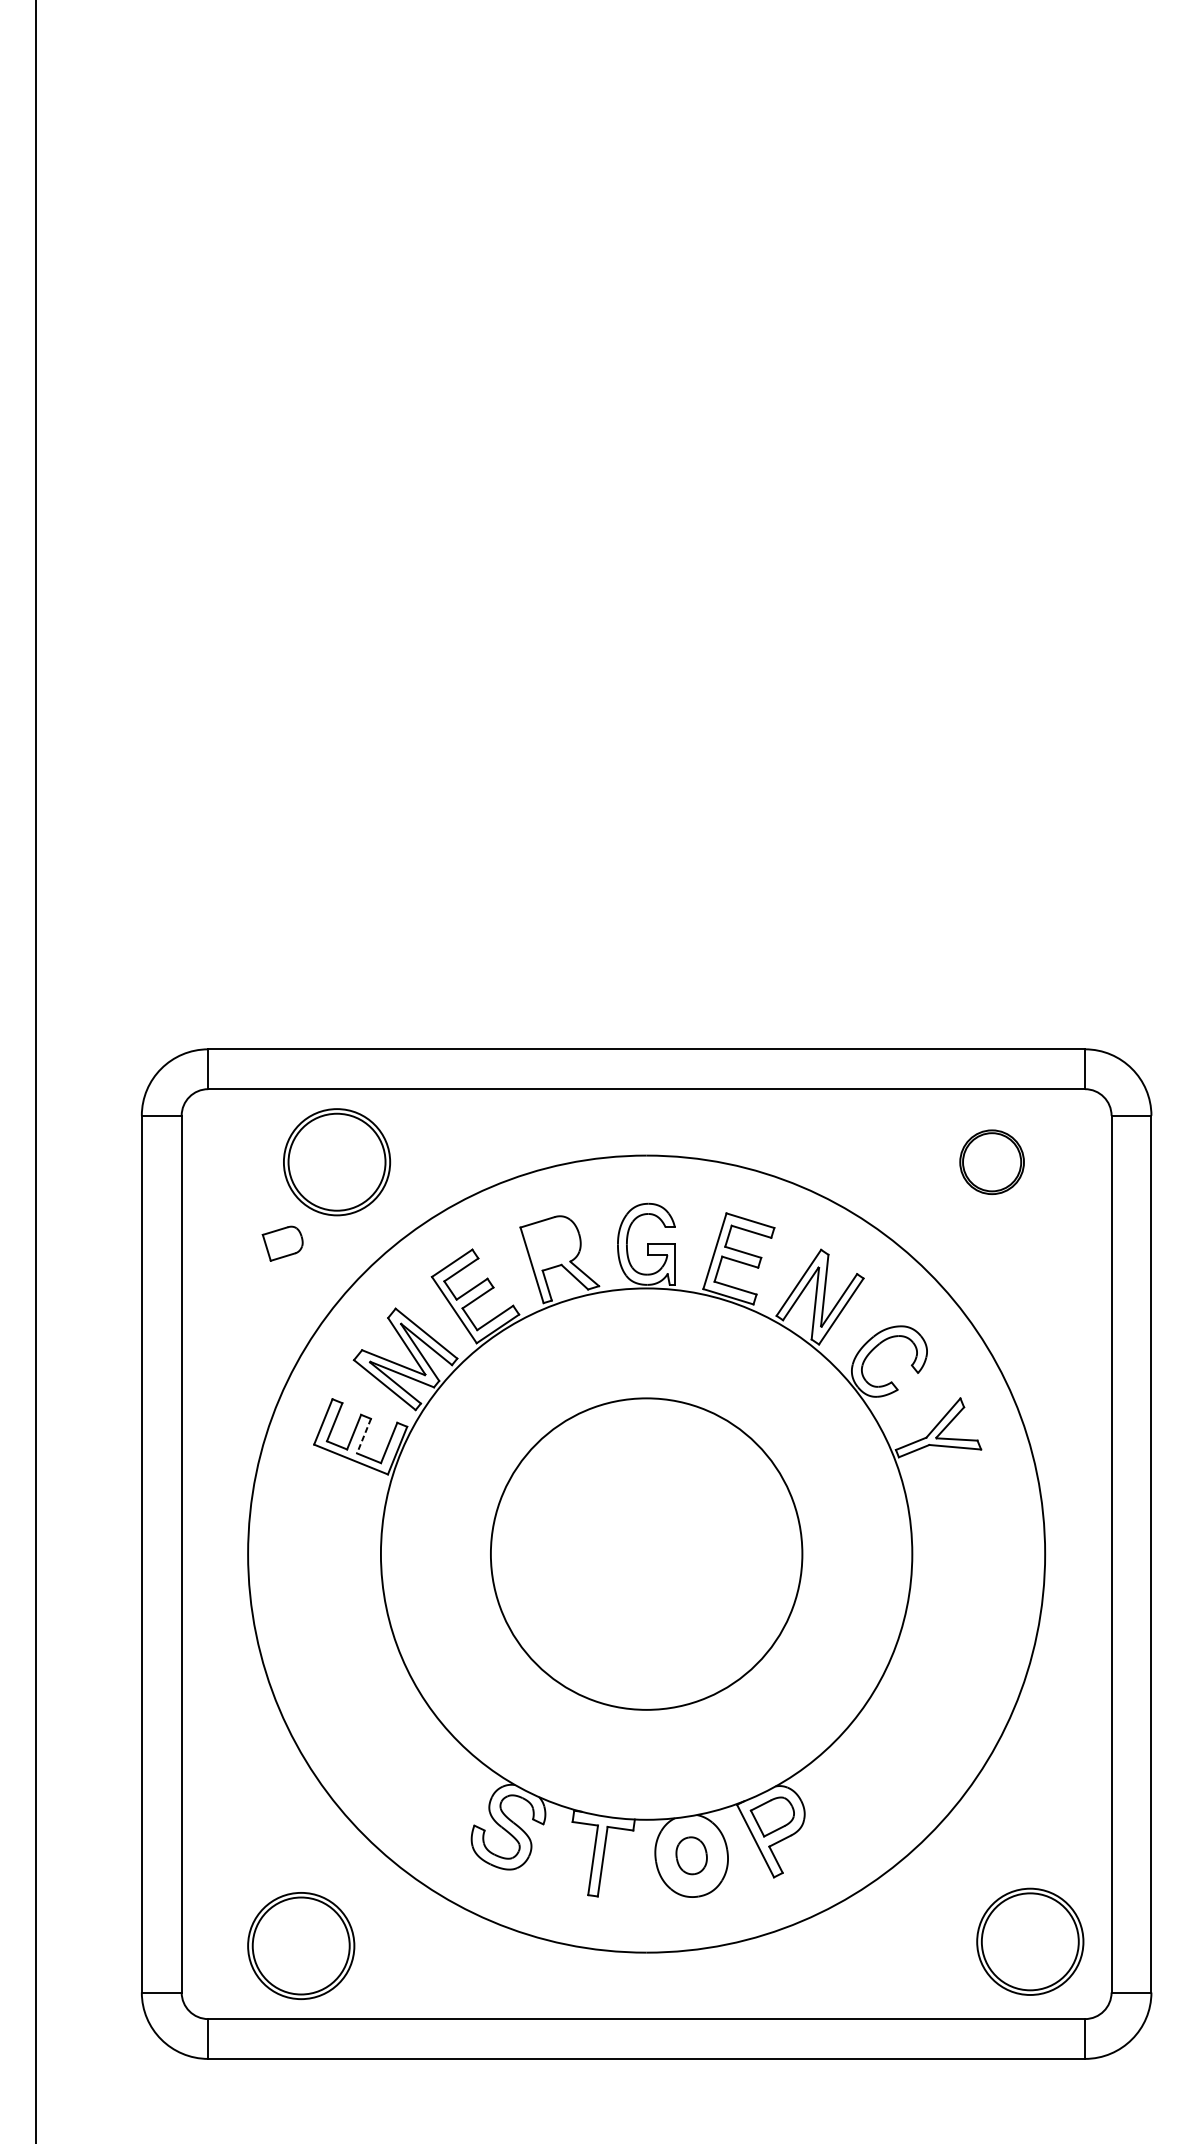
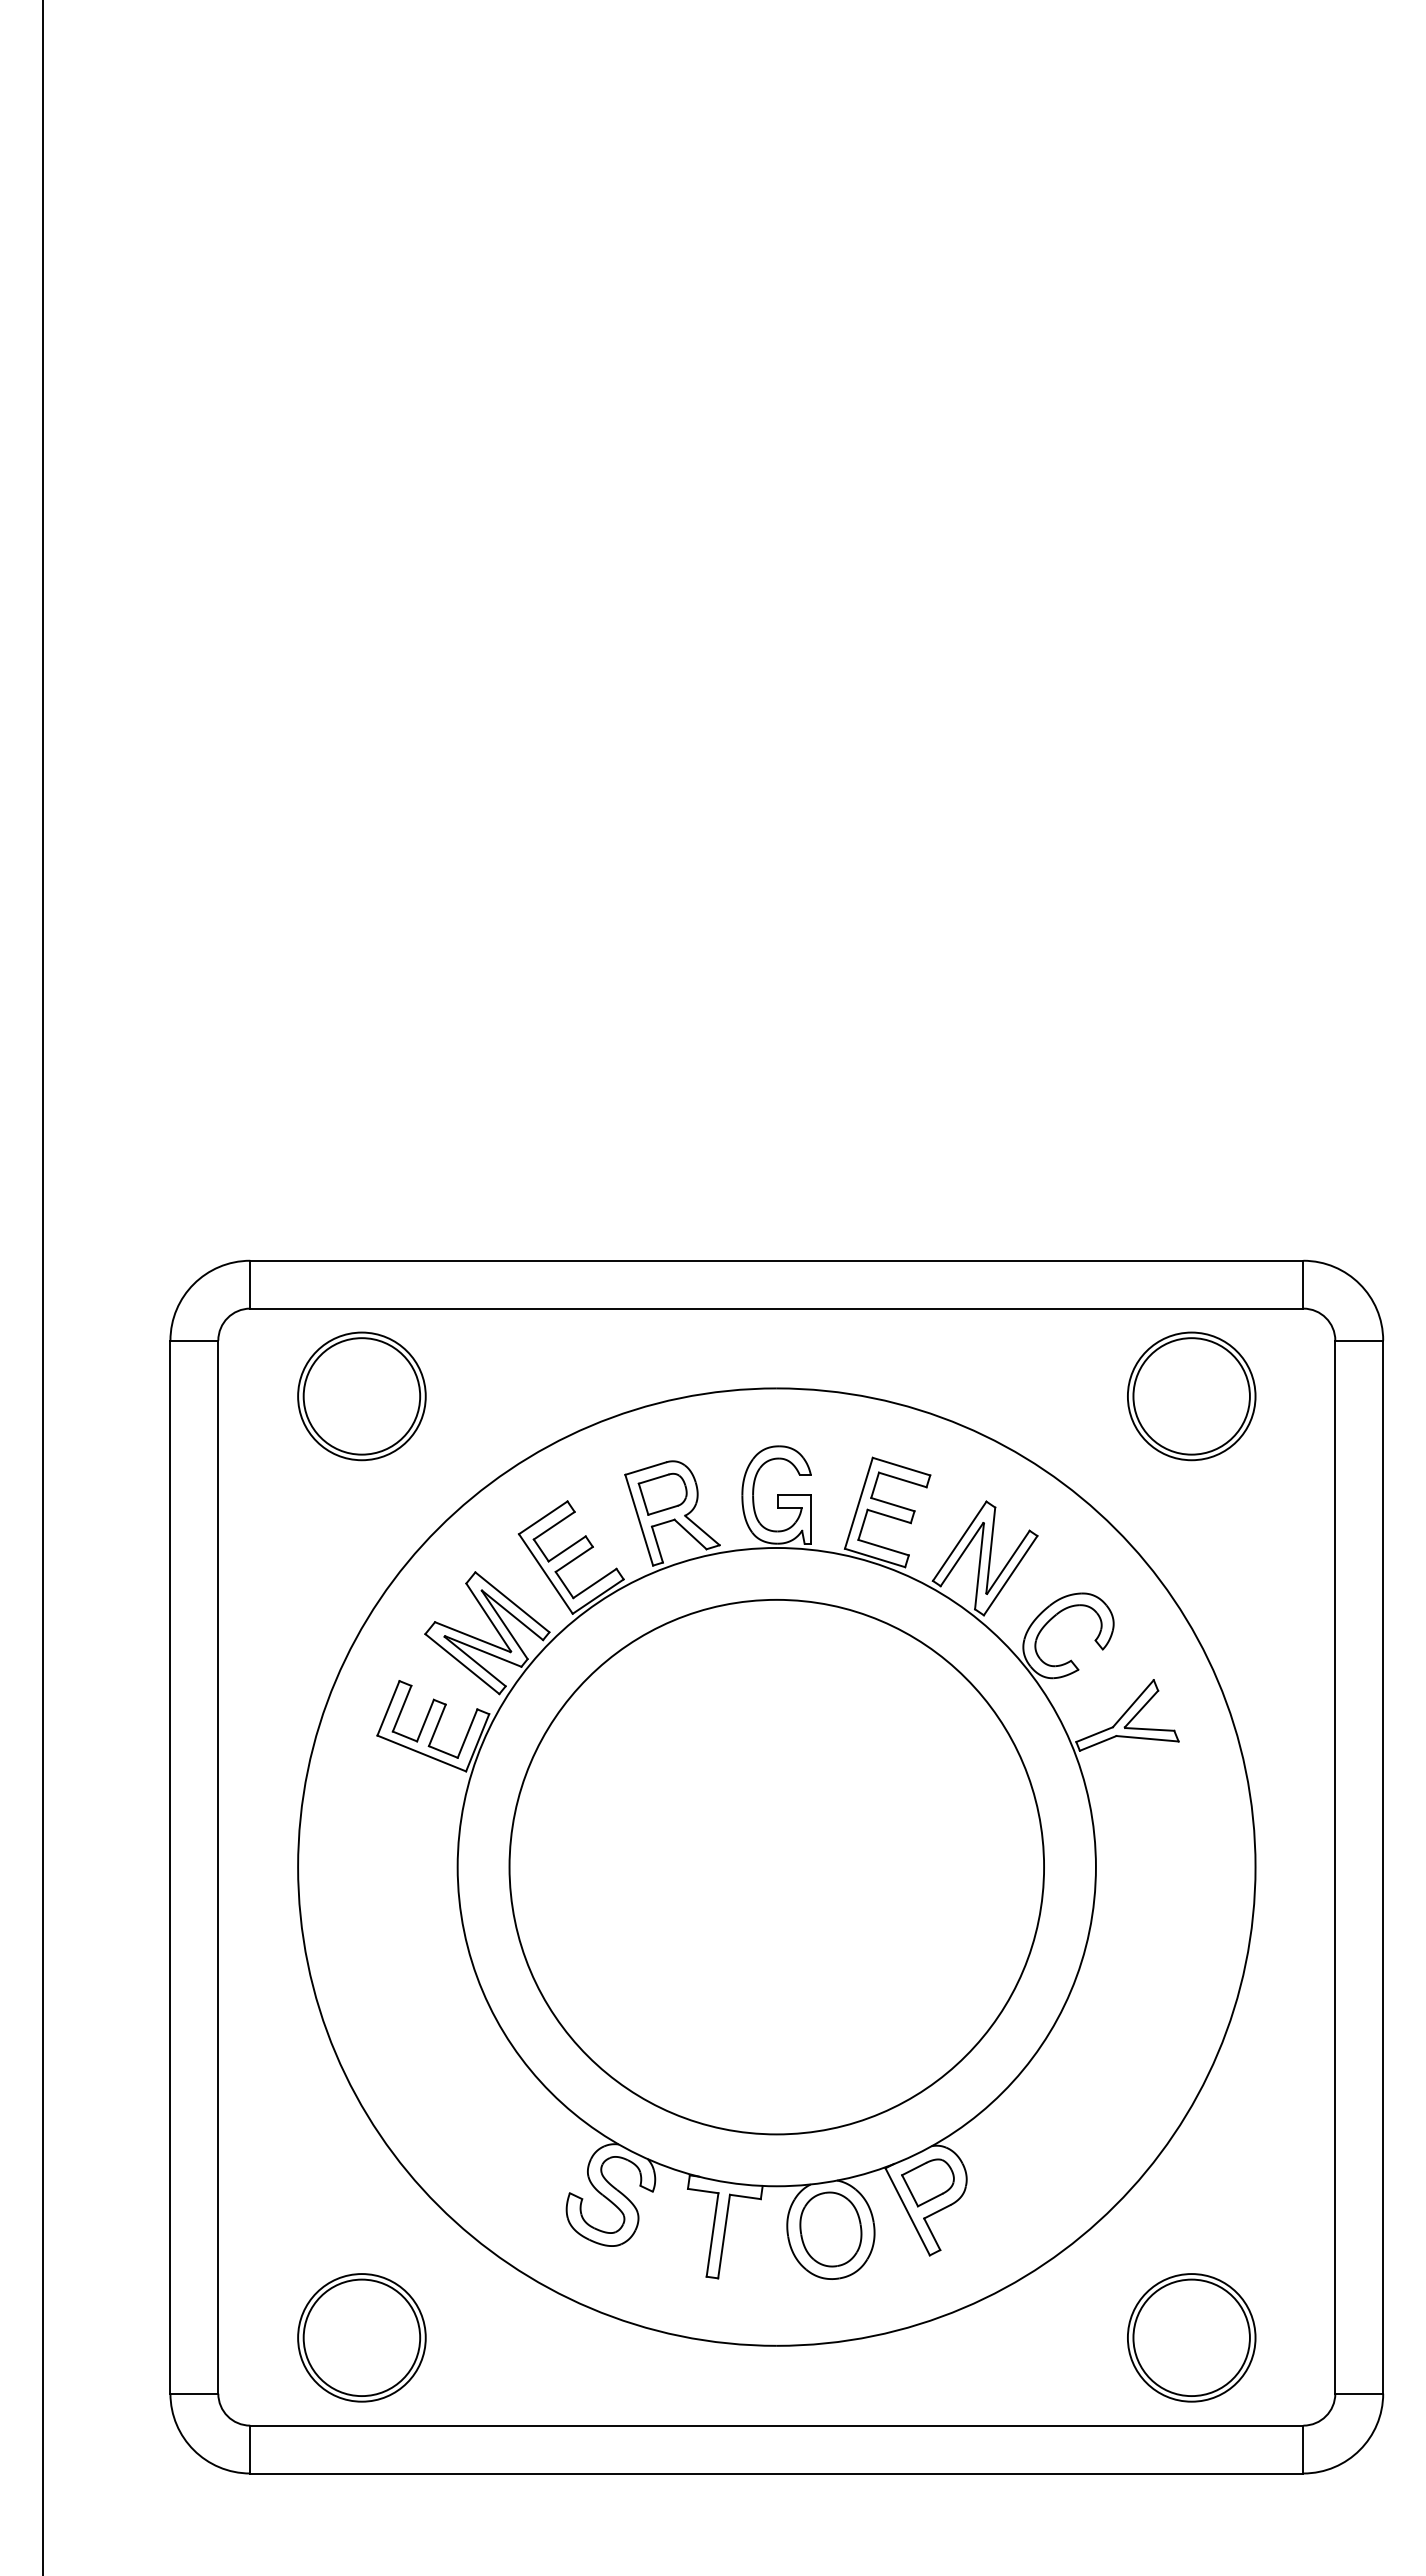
part: (336, 1162) -> (361, 1396), moved
part: (991, 1162) -> (1191, 1396), size x1.67
part: (282, 1243) -> (662, 1493), moved
line: (364, 1436) -> (437, 1725), dashed -> solid
circle: (646, 1553) -> (776, 1866), size x1.43
part: (691, 1855) -> (830, 2229), size x1.67
part: (1030, 1941) -> (1191, 2337), moved

